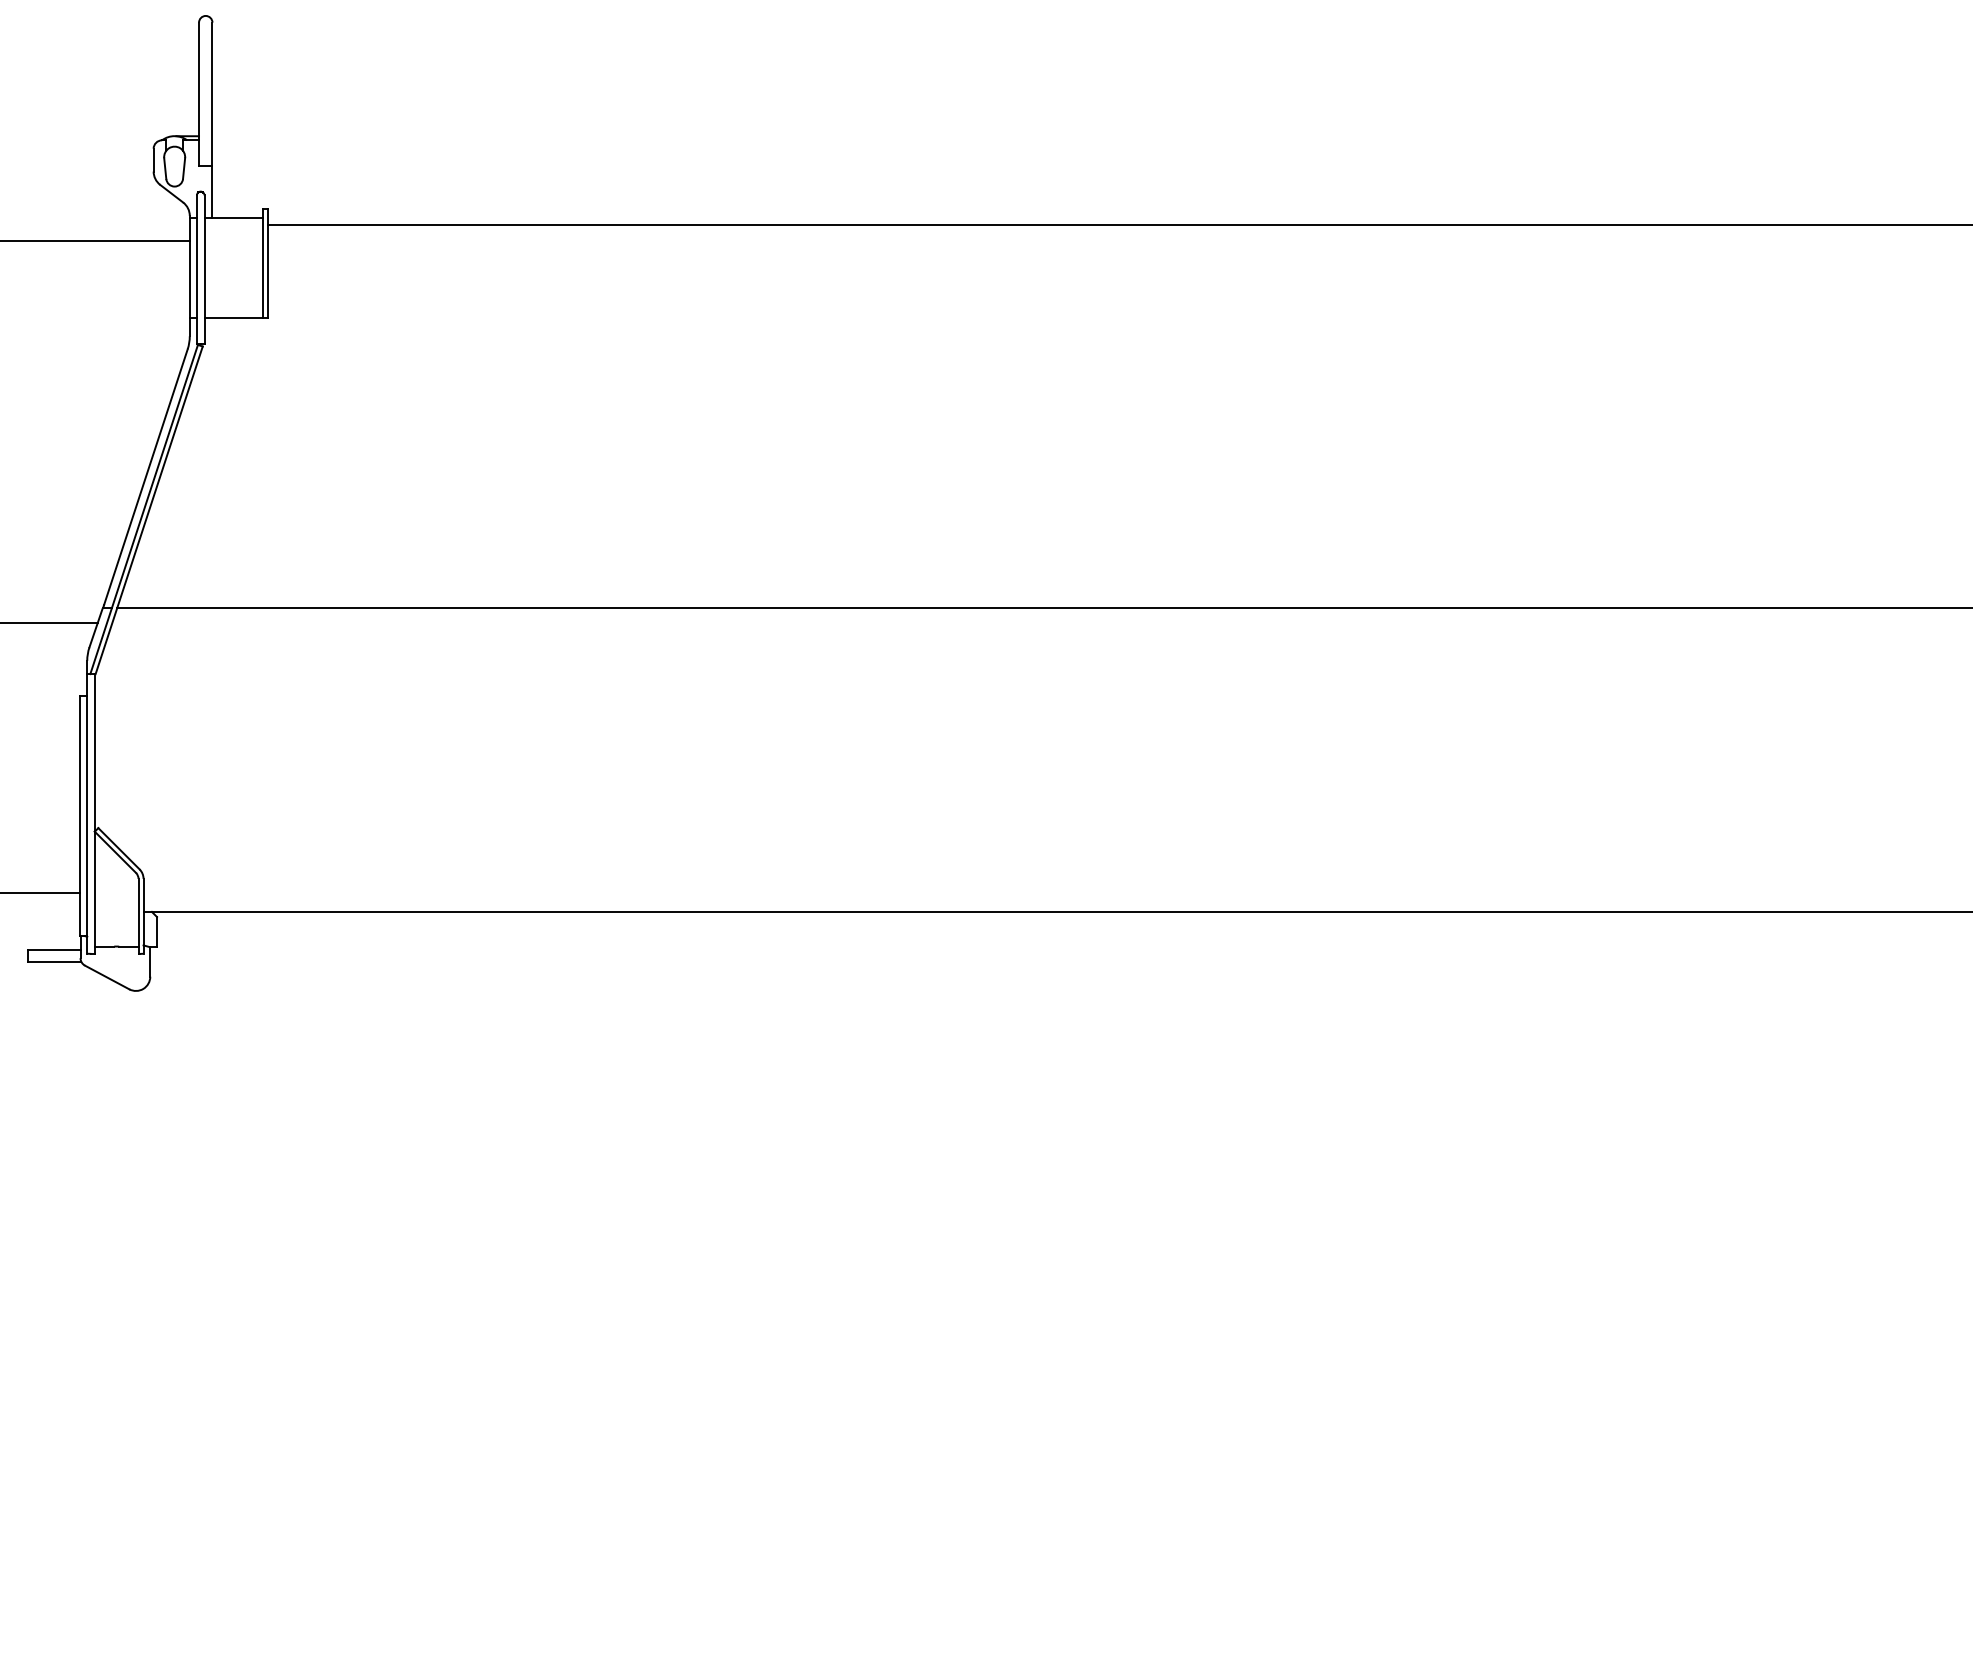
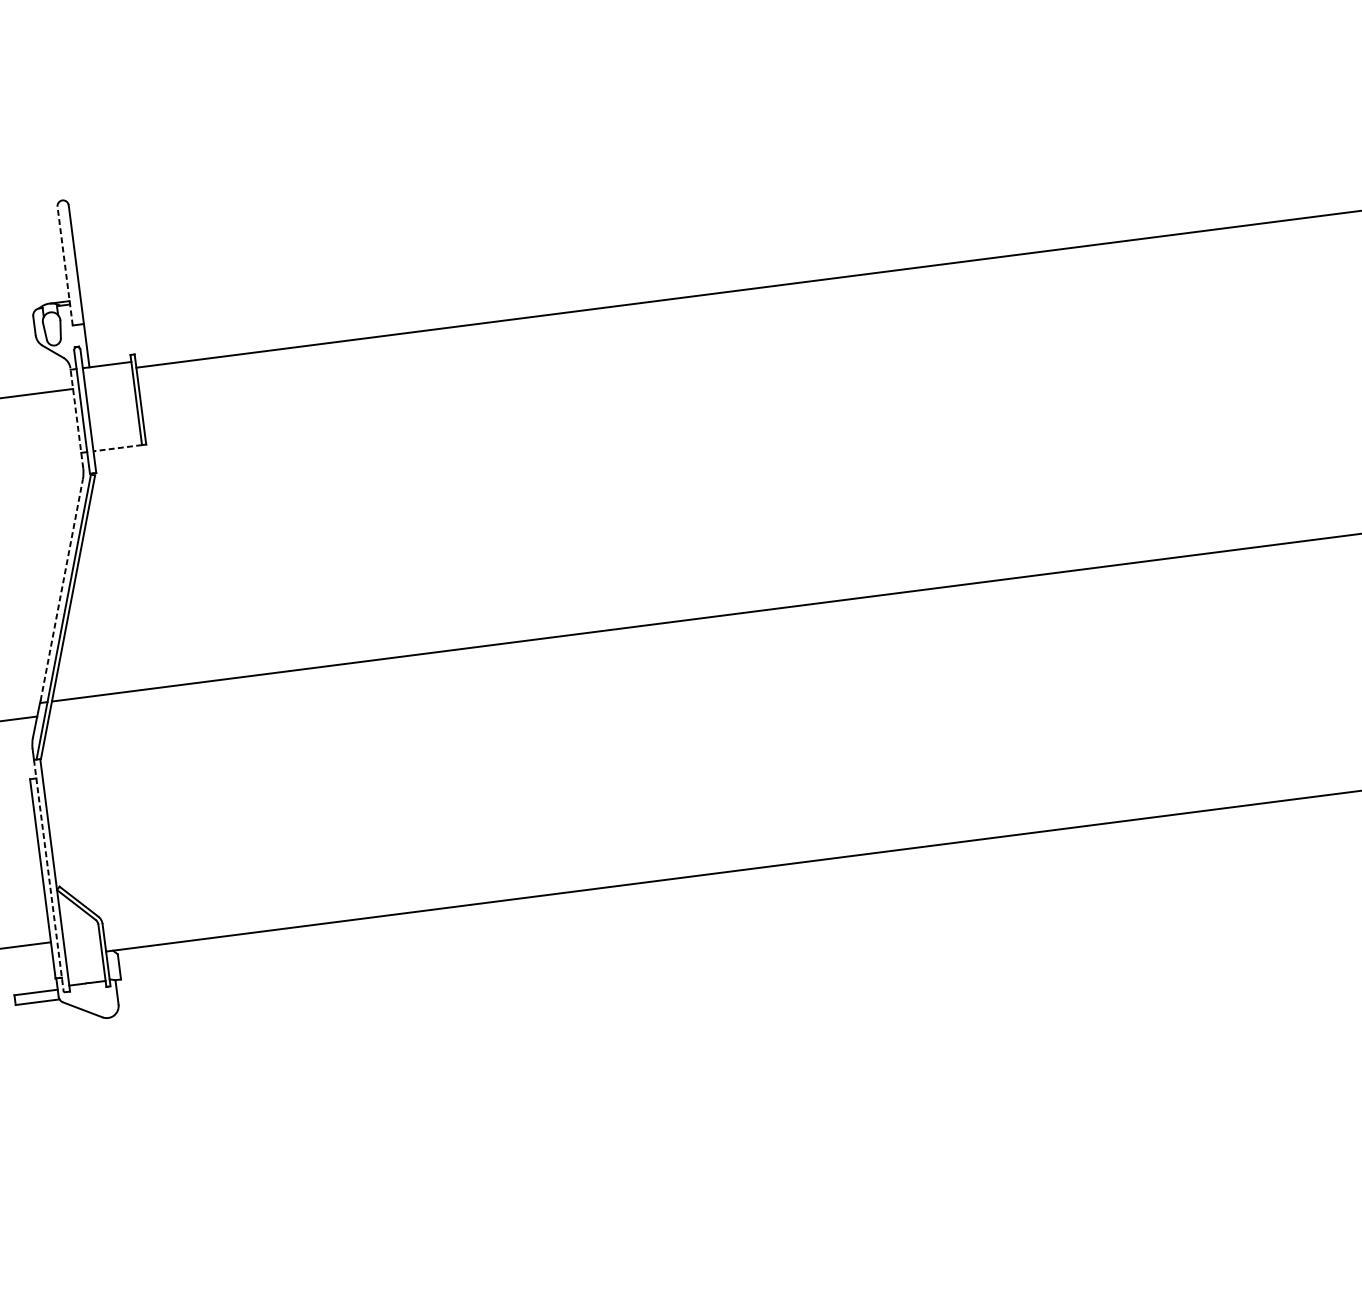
line: (199, 93) -> (65, 265), solid -> dashed
line: (189, 275) -> (76, 417), solid -> dashed
line: (233, 317) -> (117, 448), solid -> dashed
line: (145, 477) -> (61, 590), solid -> dashed
line: (87, 813) -> (49, 875), solid -> dashed

